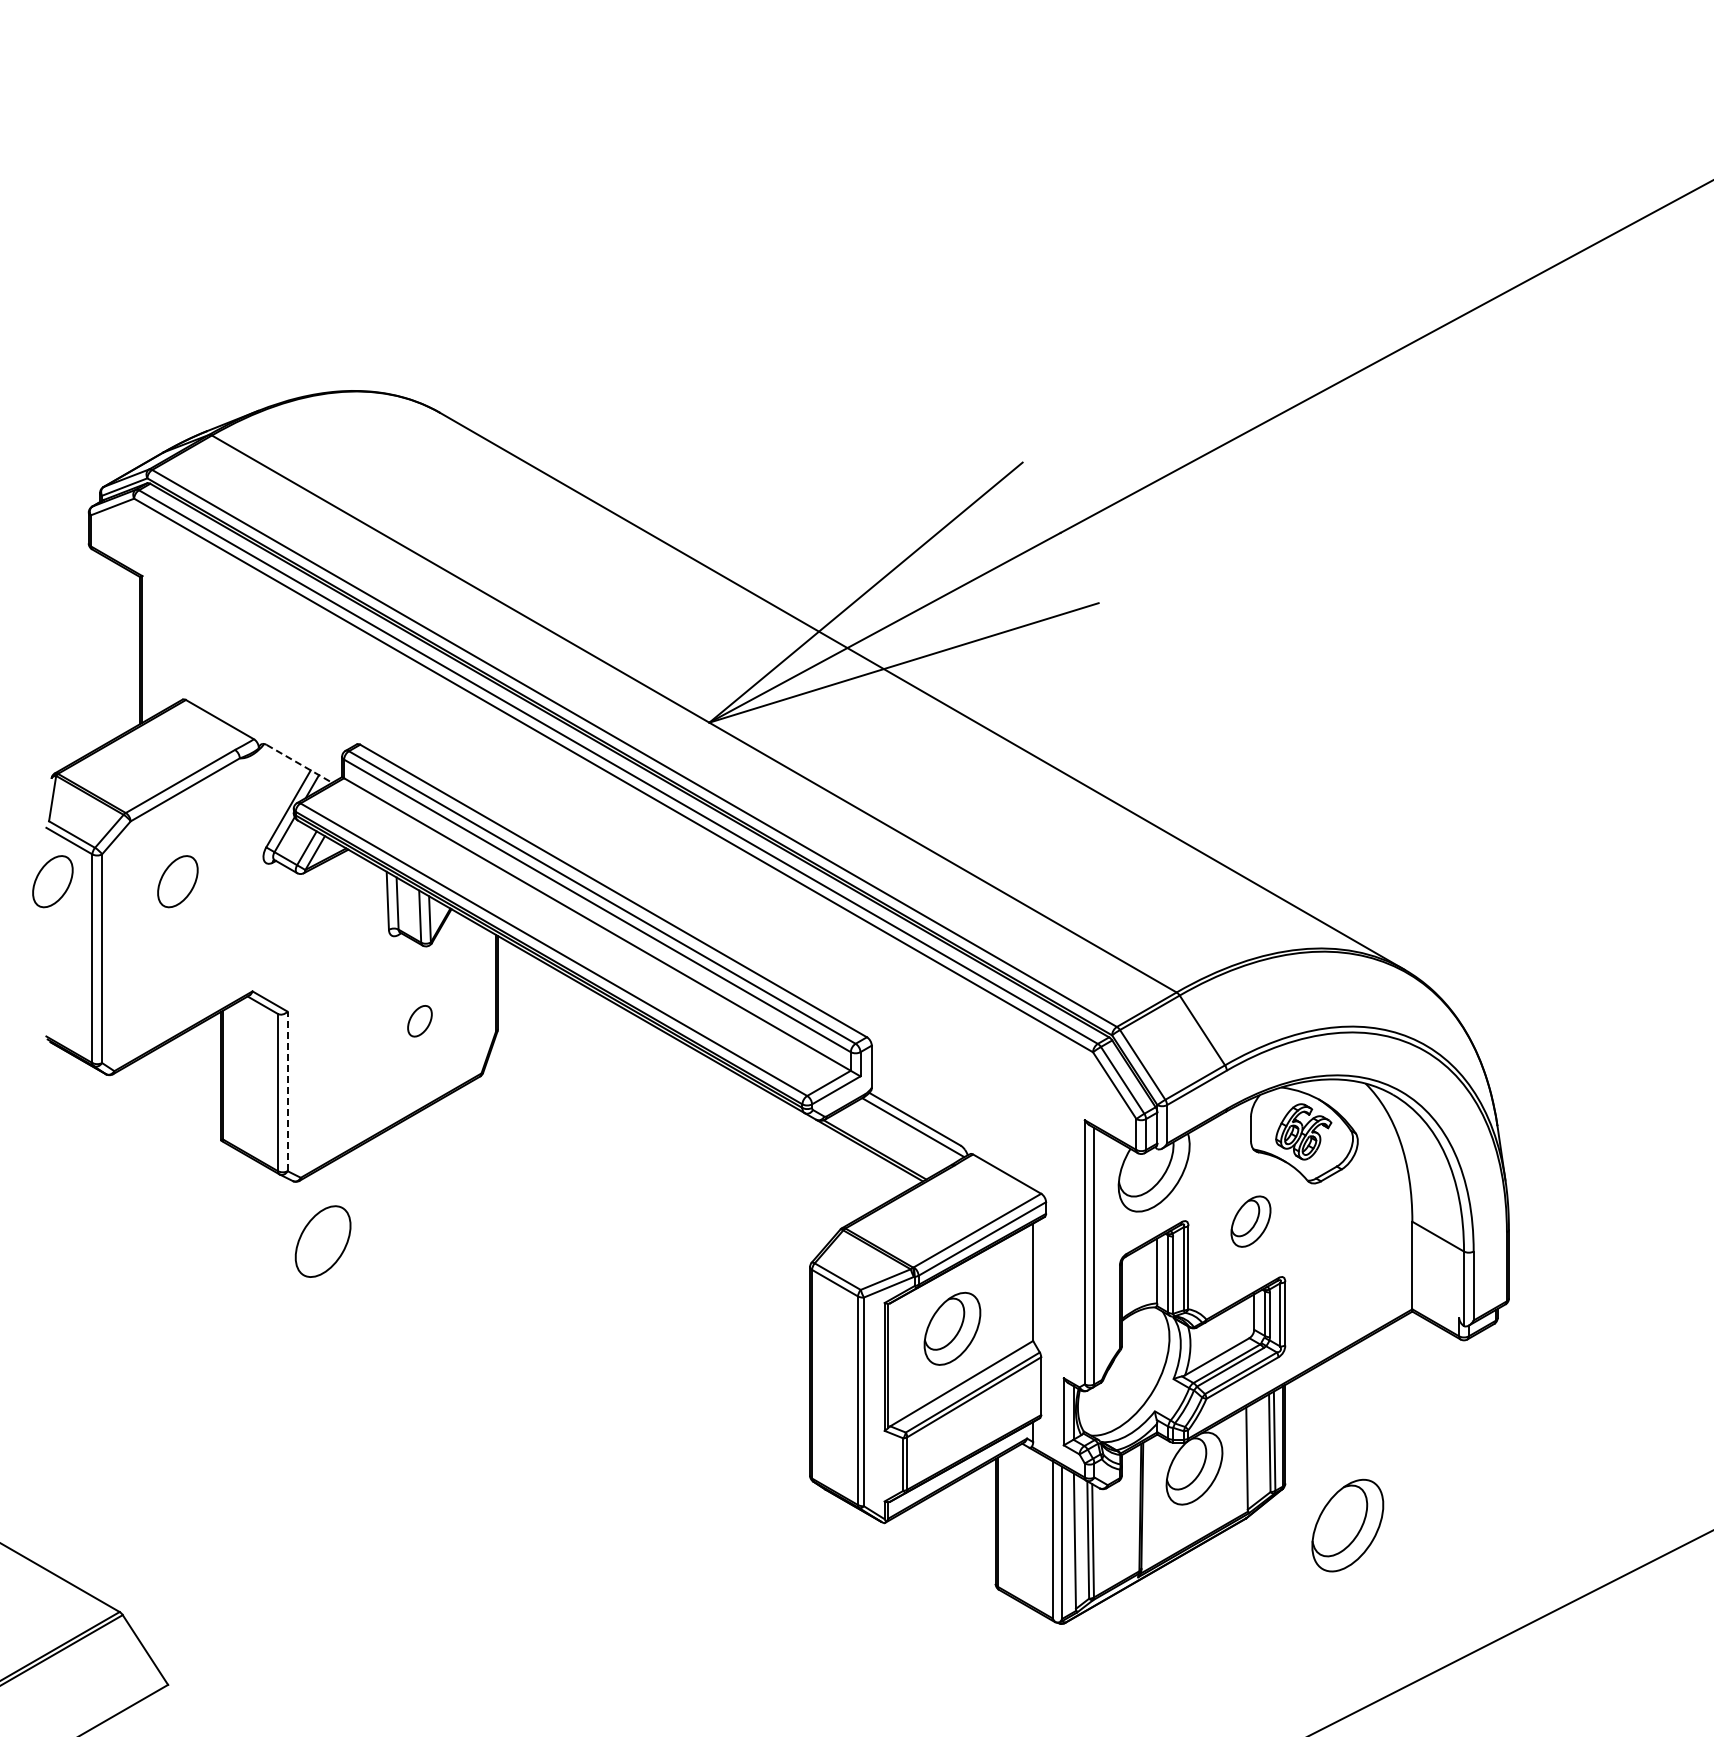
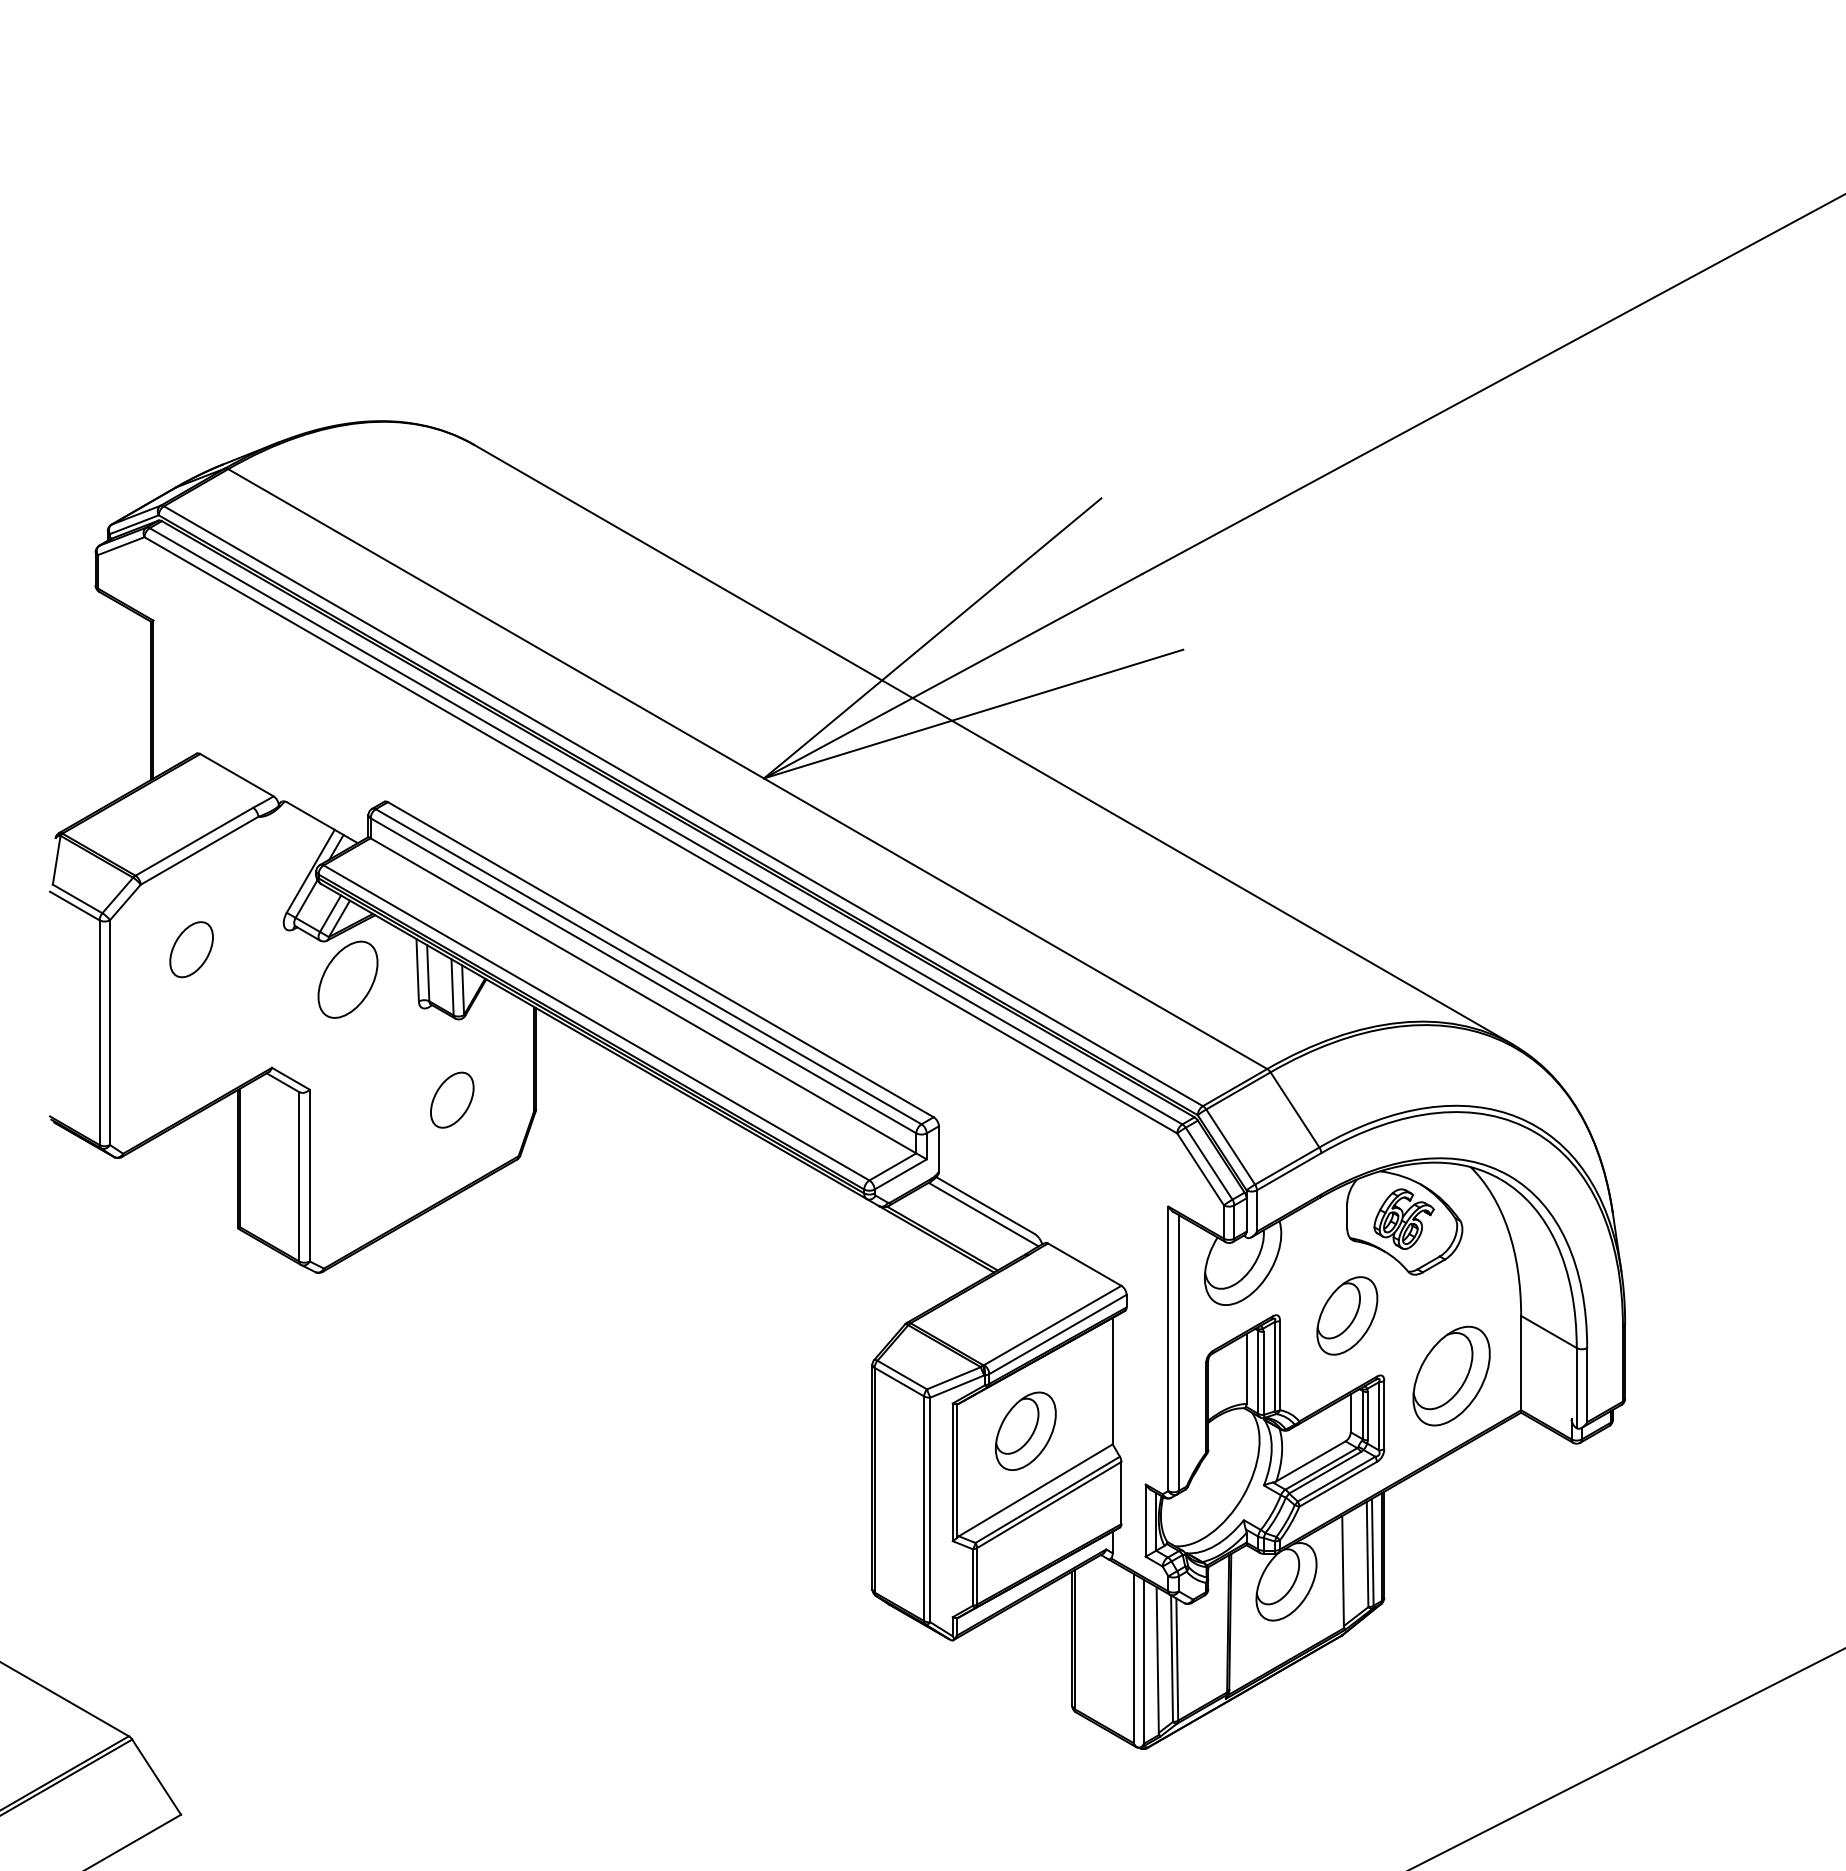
line: (299, 763) -> (322, 822), dashed -> solid
part: (52, 881) -> (56, 949), removed
part: (419, 1020) -> (451, 1099), size x1.67
line: (287, 1091) -> (309, 1175), dashed -> solid
part: (1250, 1221) -> (1346, 1315), size x1.43
part: (322, 1241) -> (347, 979), moved
part: (1347, 1525) -> (1451, 1375), moved

